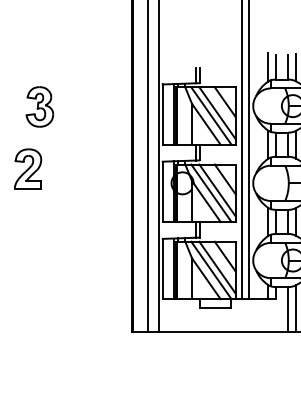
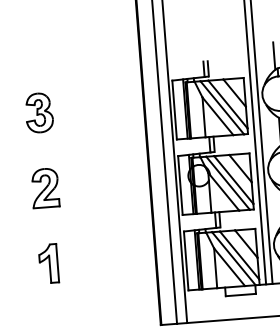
part: (39, 106) -> (38, 112), moved
part: (28, 168) -> (45, 187), moved
part: (22, 261) -> (48, 264), added

